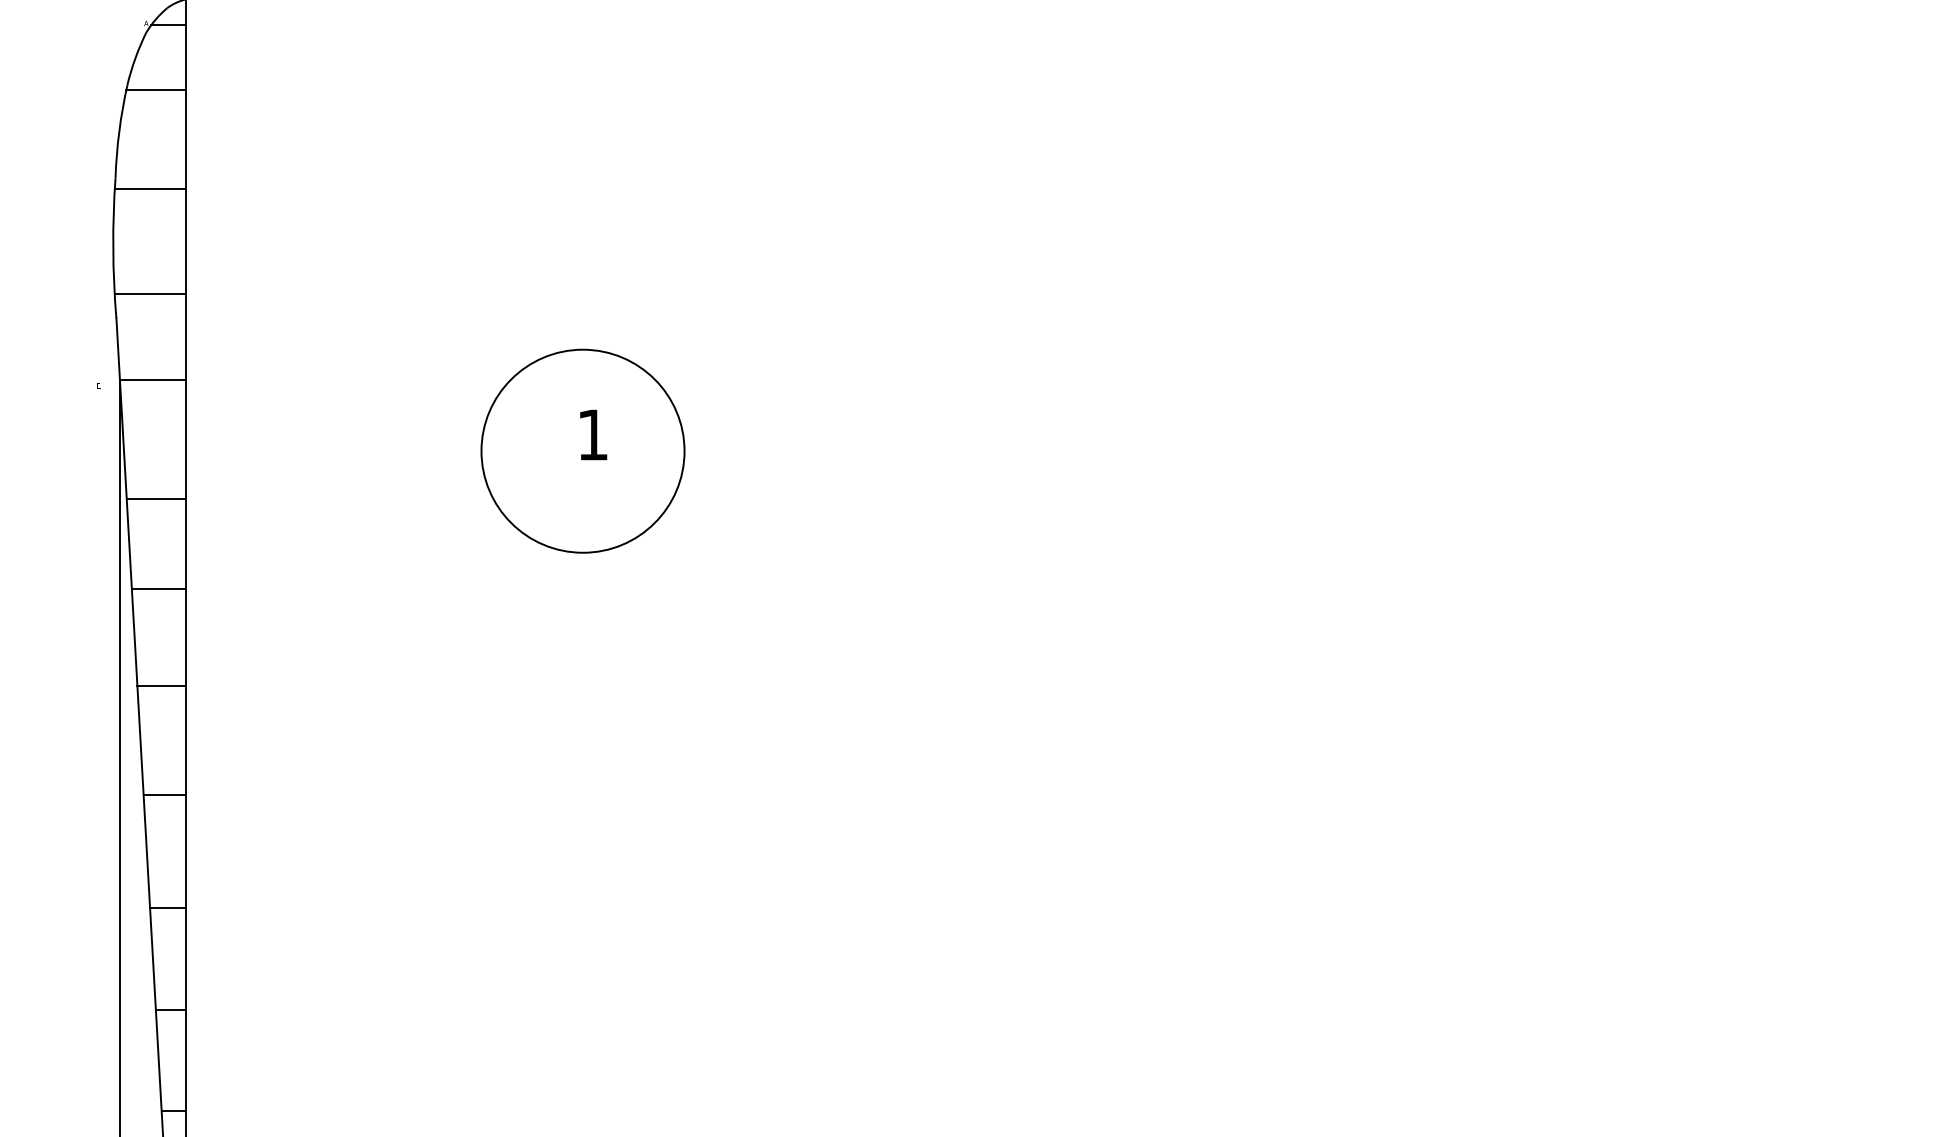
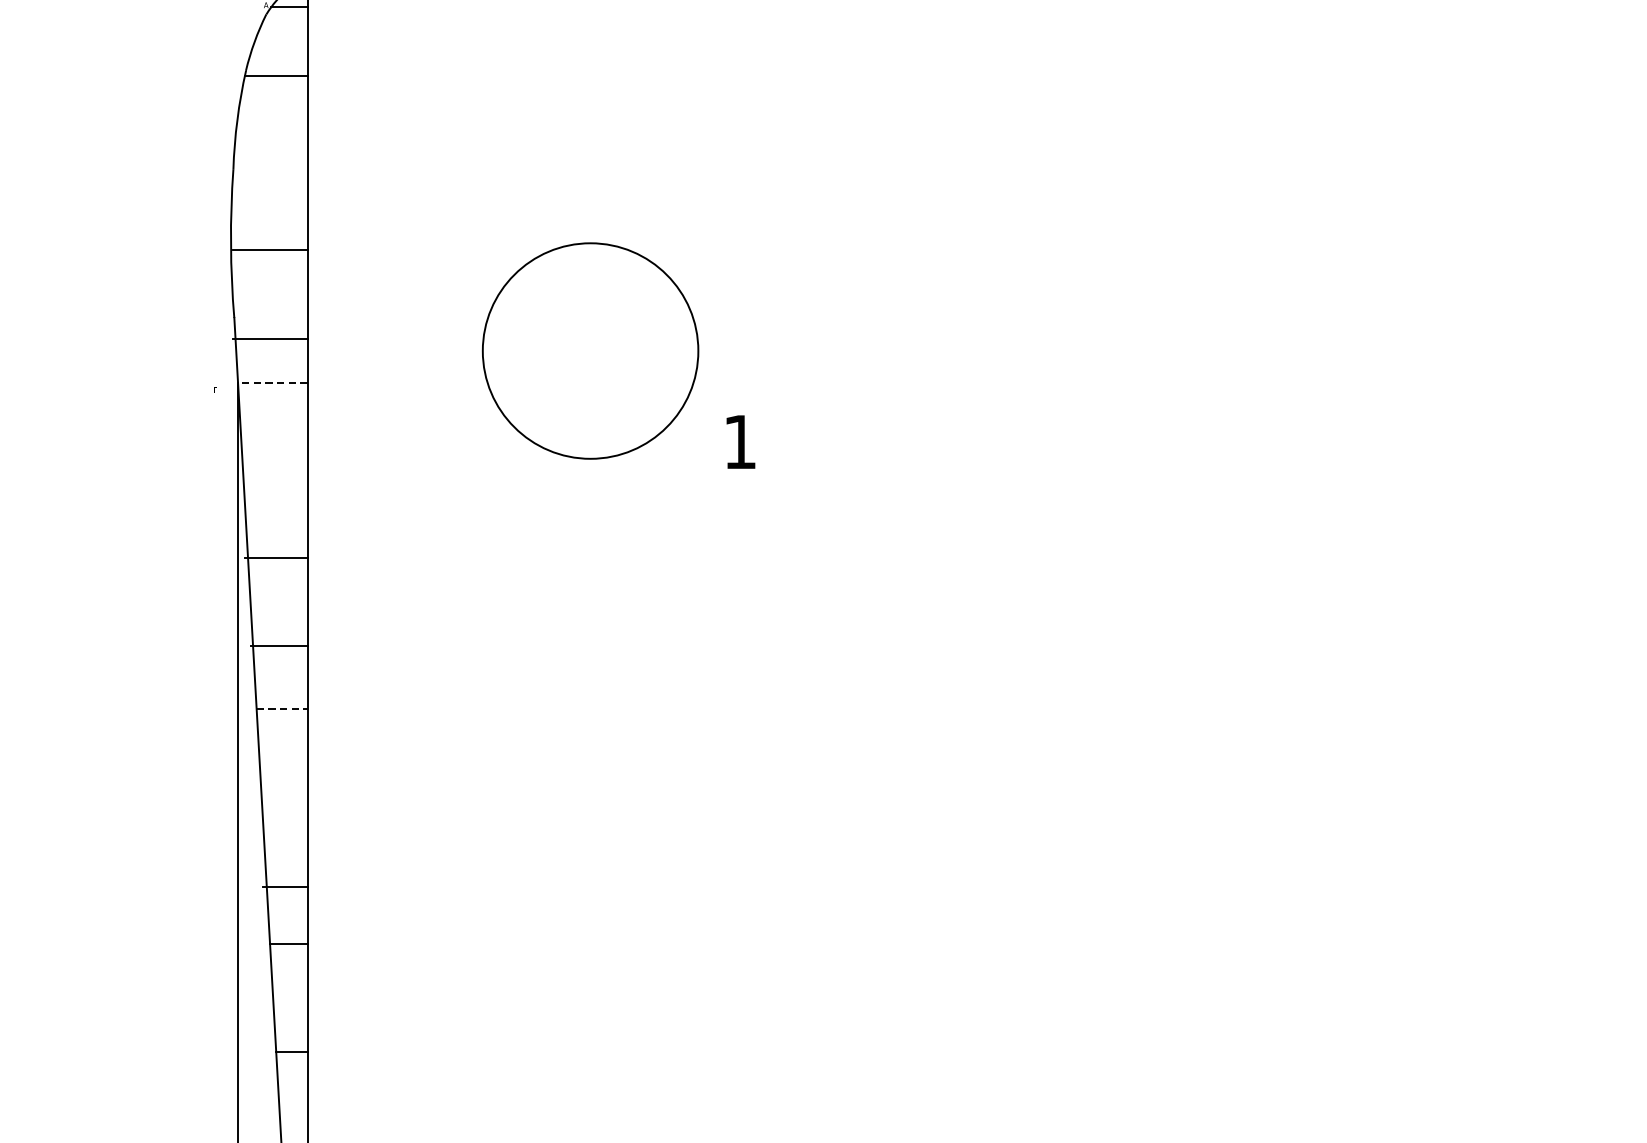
line: (149, 189) -> (269, 250), moved
line: (149, 293) -> (269, 338), moved
line: (152, 379) -> (272, 383), solid -> dashed
circle: (582, 450) -> (590, 350), moved
line: (155, 499) -> (275, 558), moved
line: (158, 589) -> (279, 646), moved
line: (161, 686) -> (282, 709), solid -> dashed
line: (164, 795) -> (285, 887), moved

